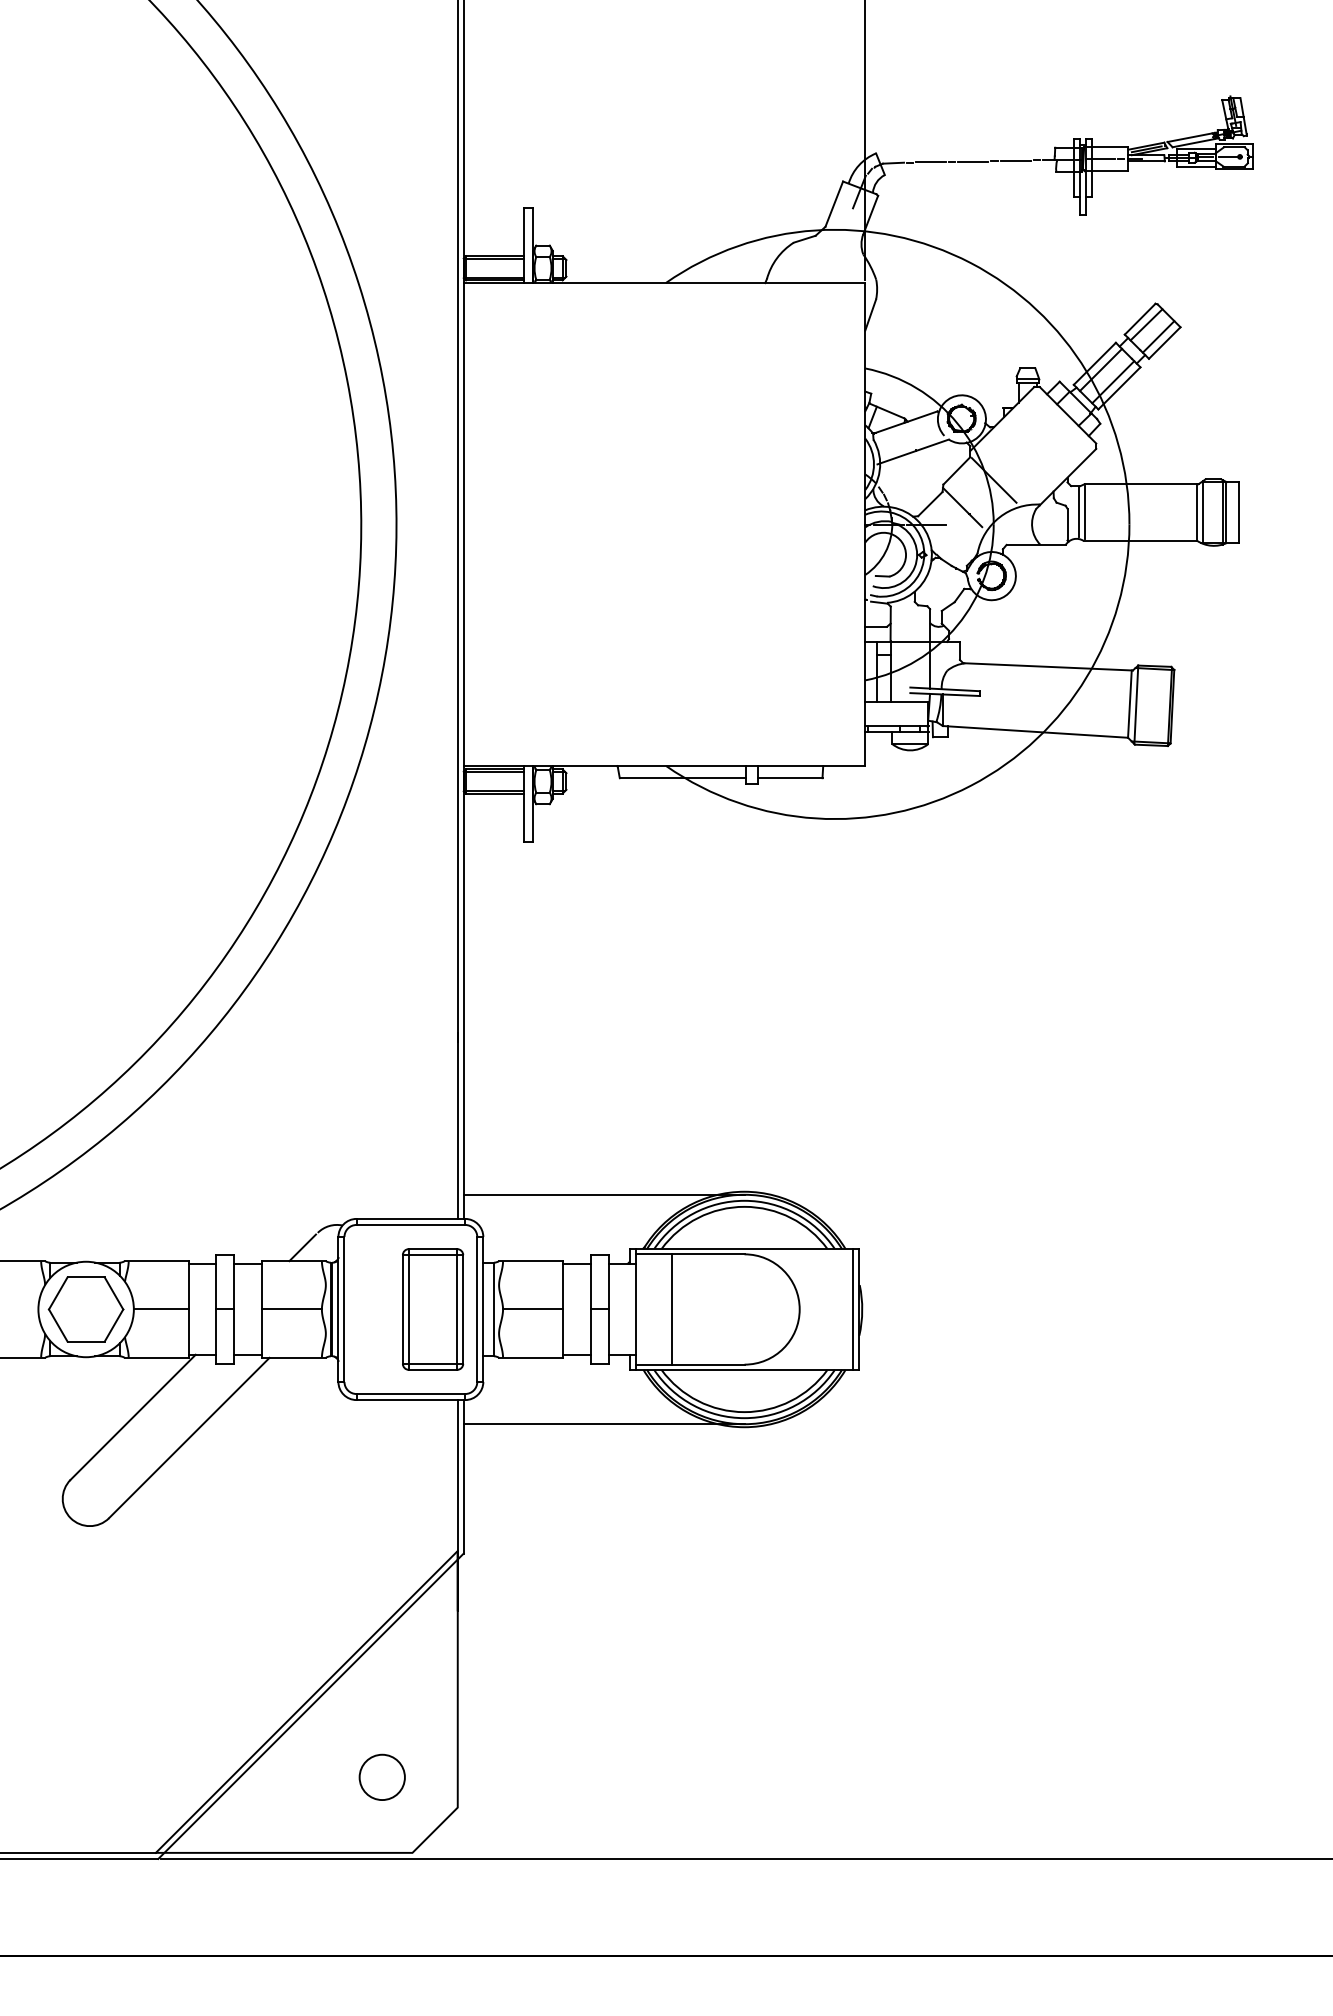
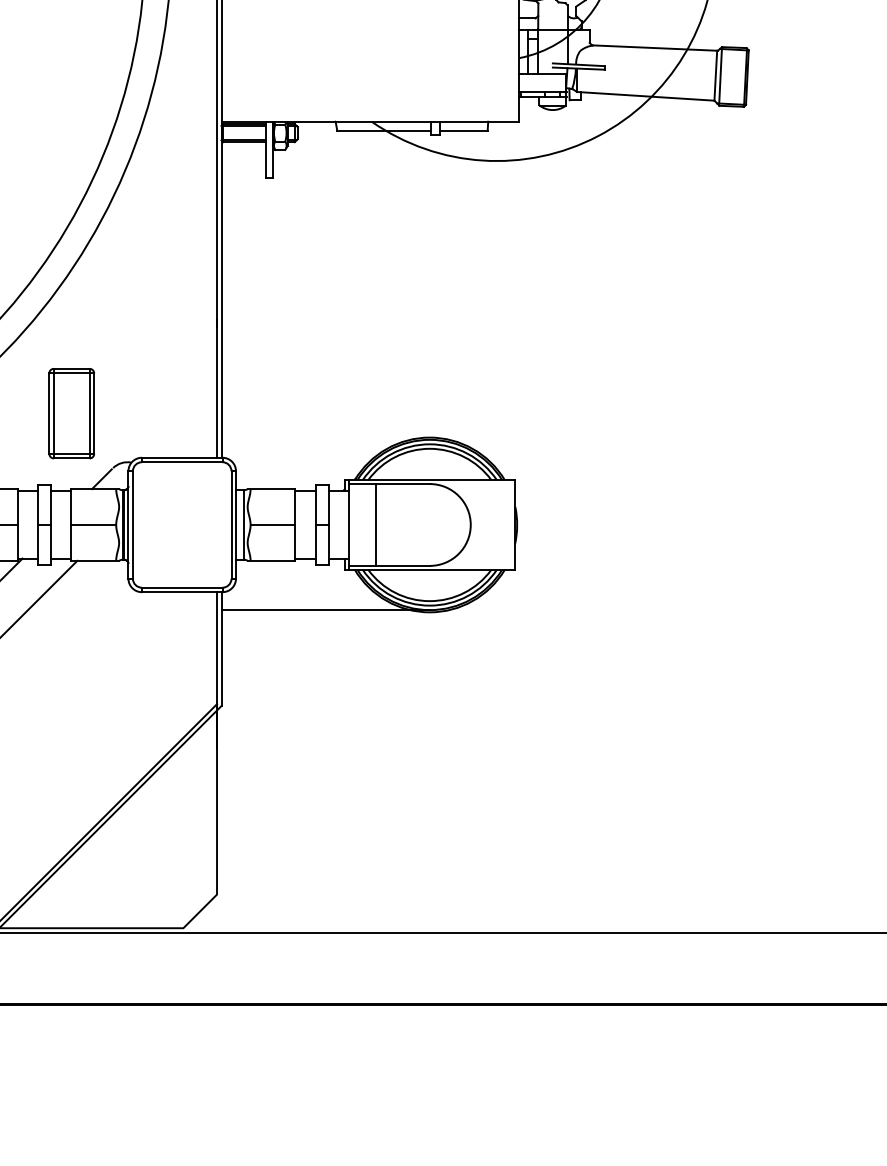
line: (603, 1194) -> (325, 439), removed
part: (433, 1309) -> (72, 413), moved
line: (853, 1309) -> (510, 524), removed
circle: (381, 1776) -> (160, 871), removed

